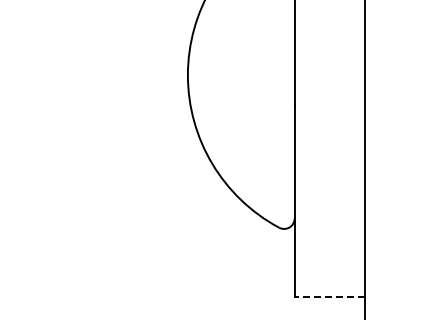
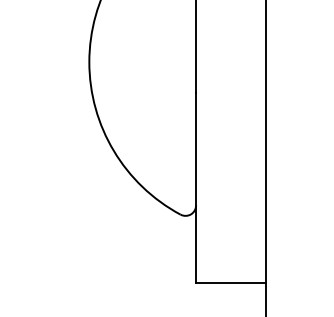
line: (329, 296) -> (230, 283), dashed -> solid

